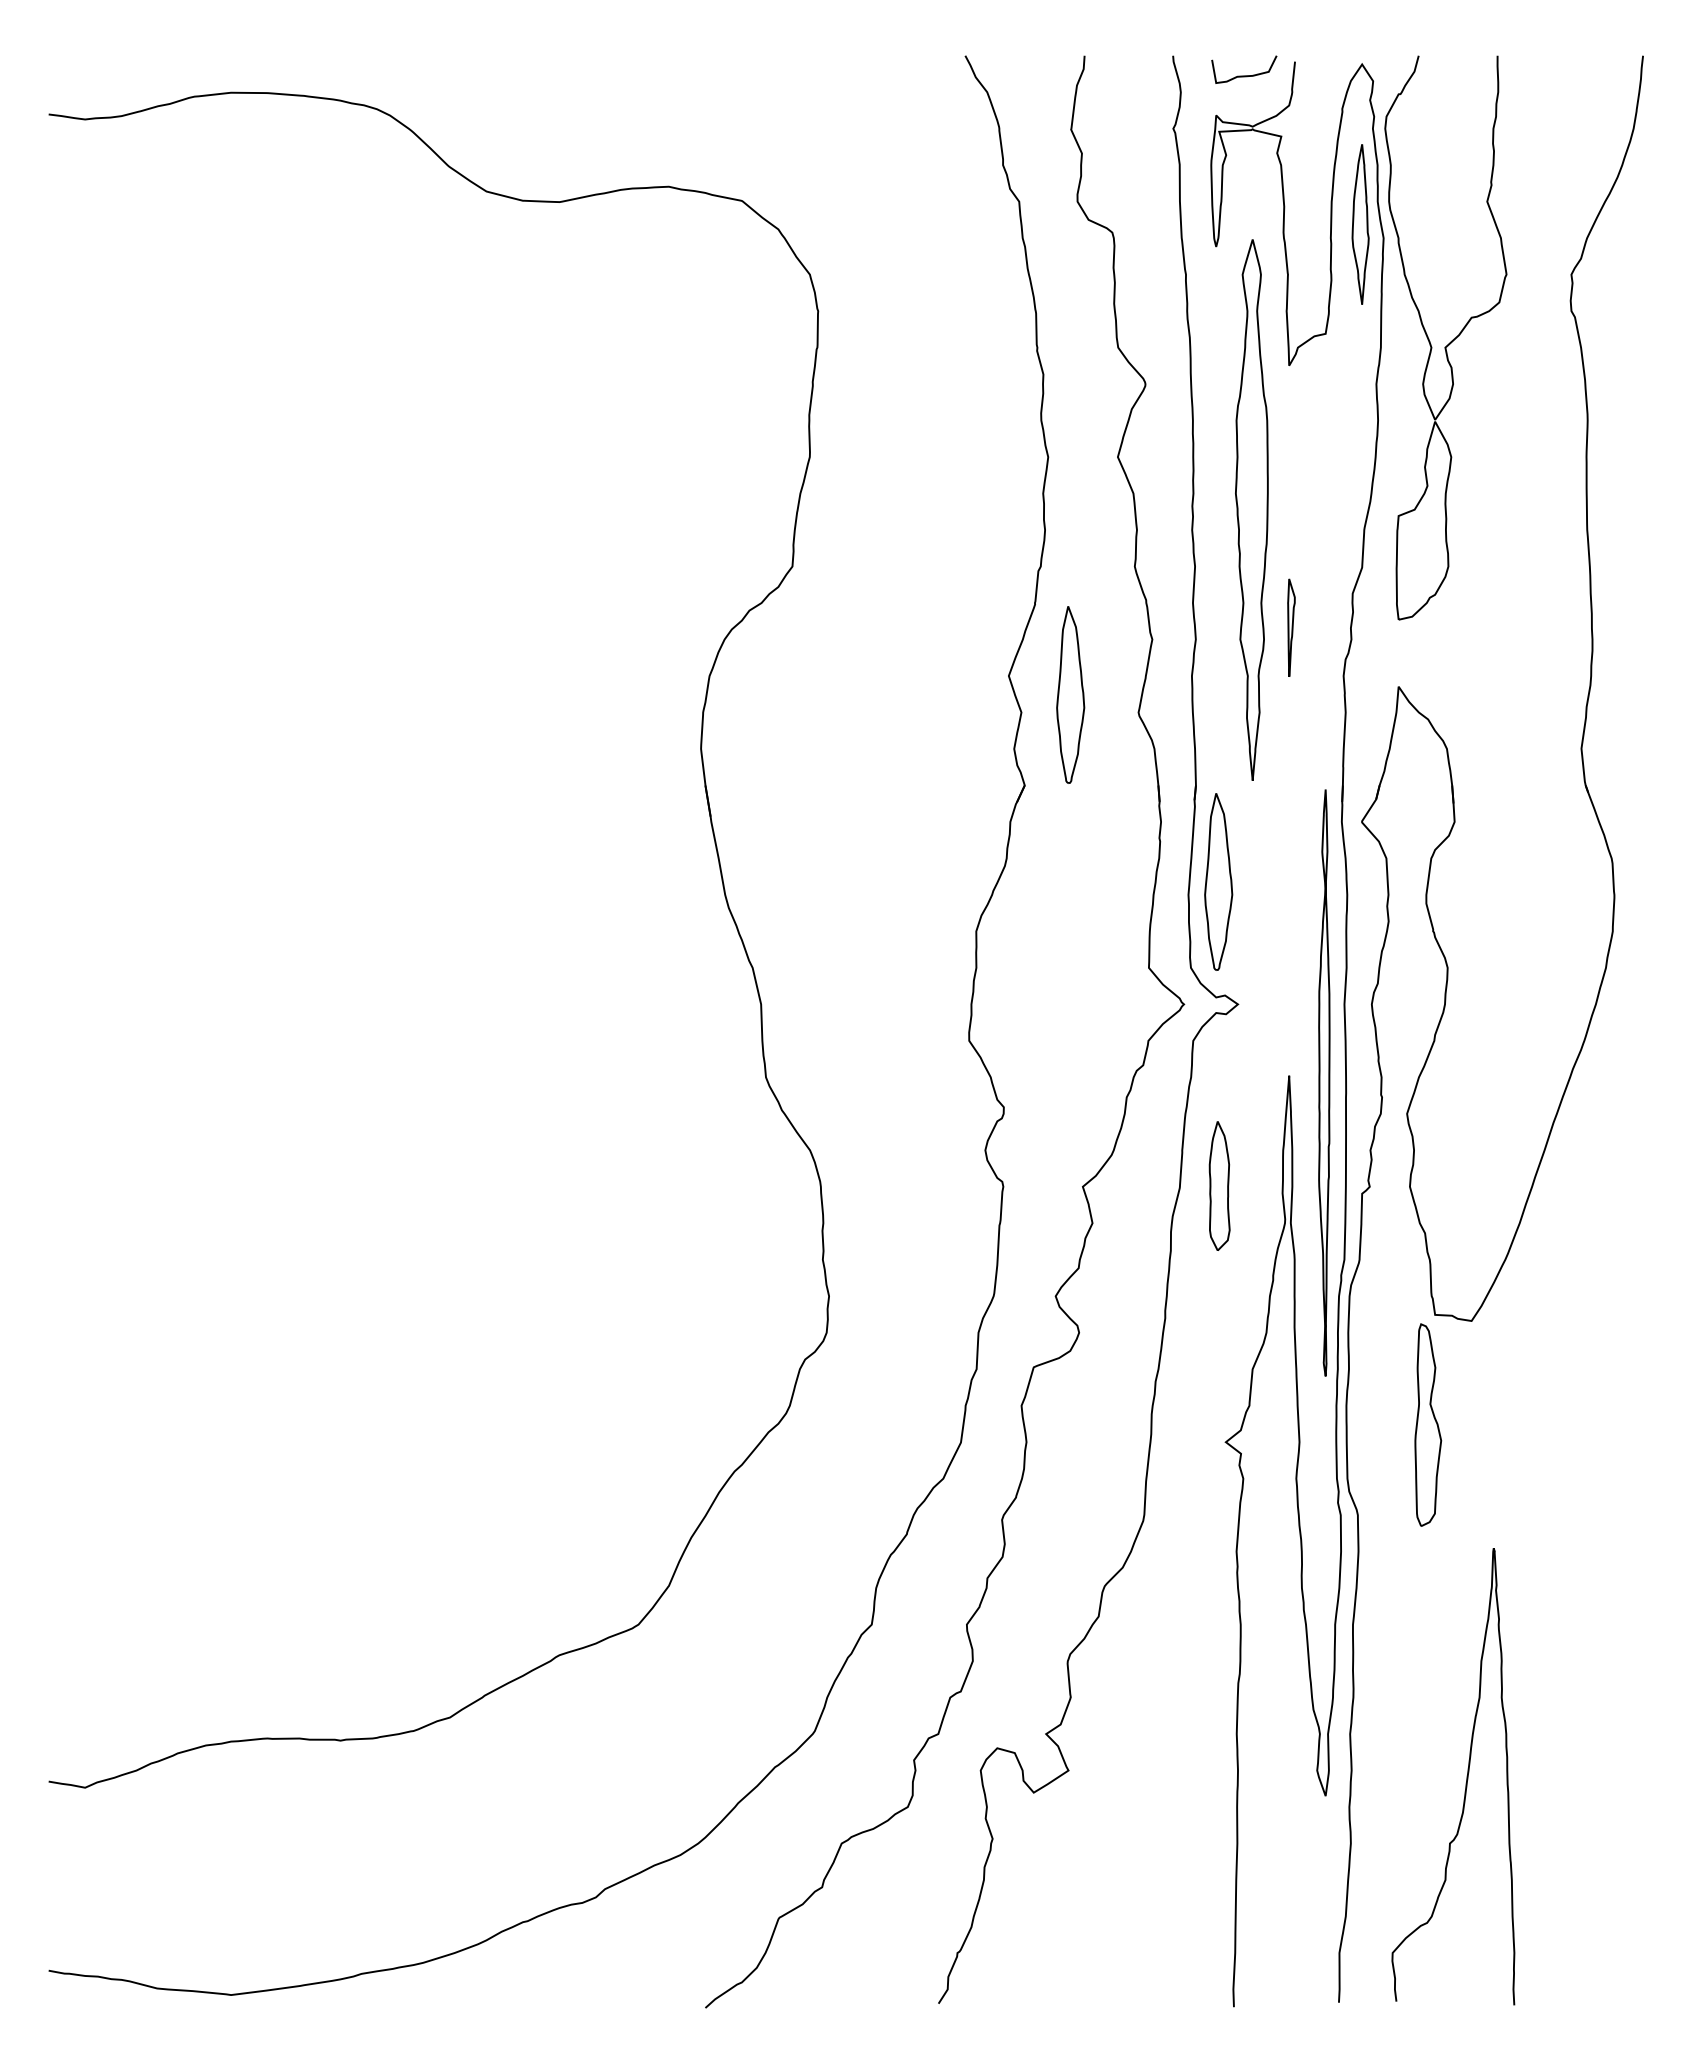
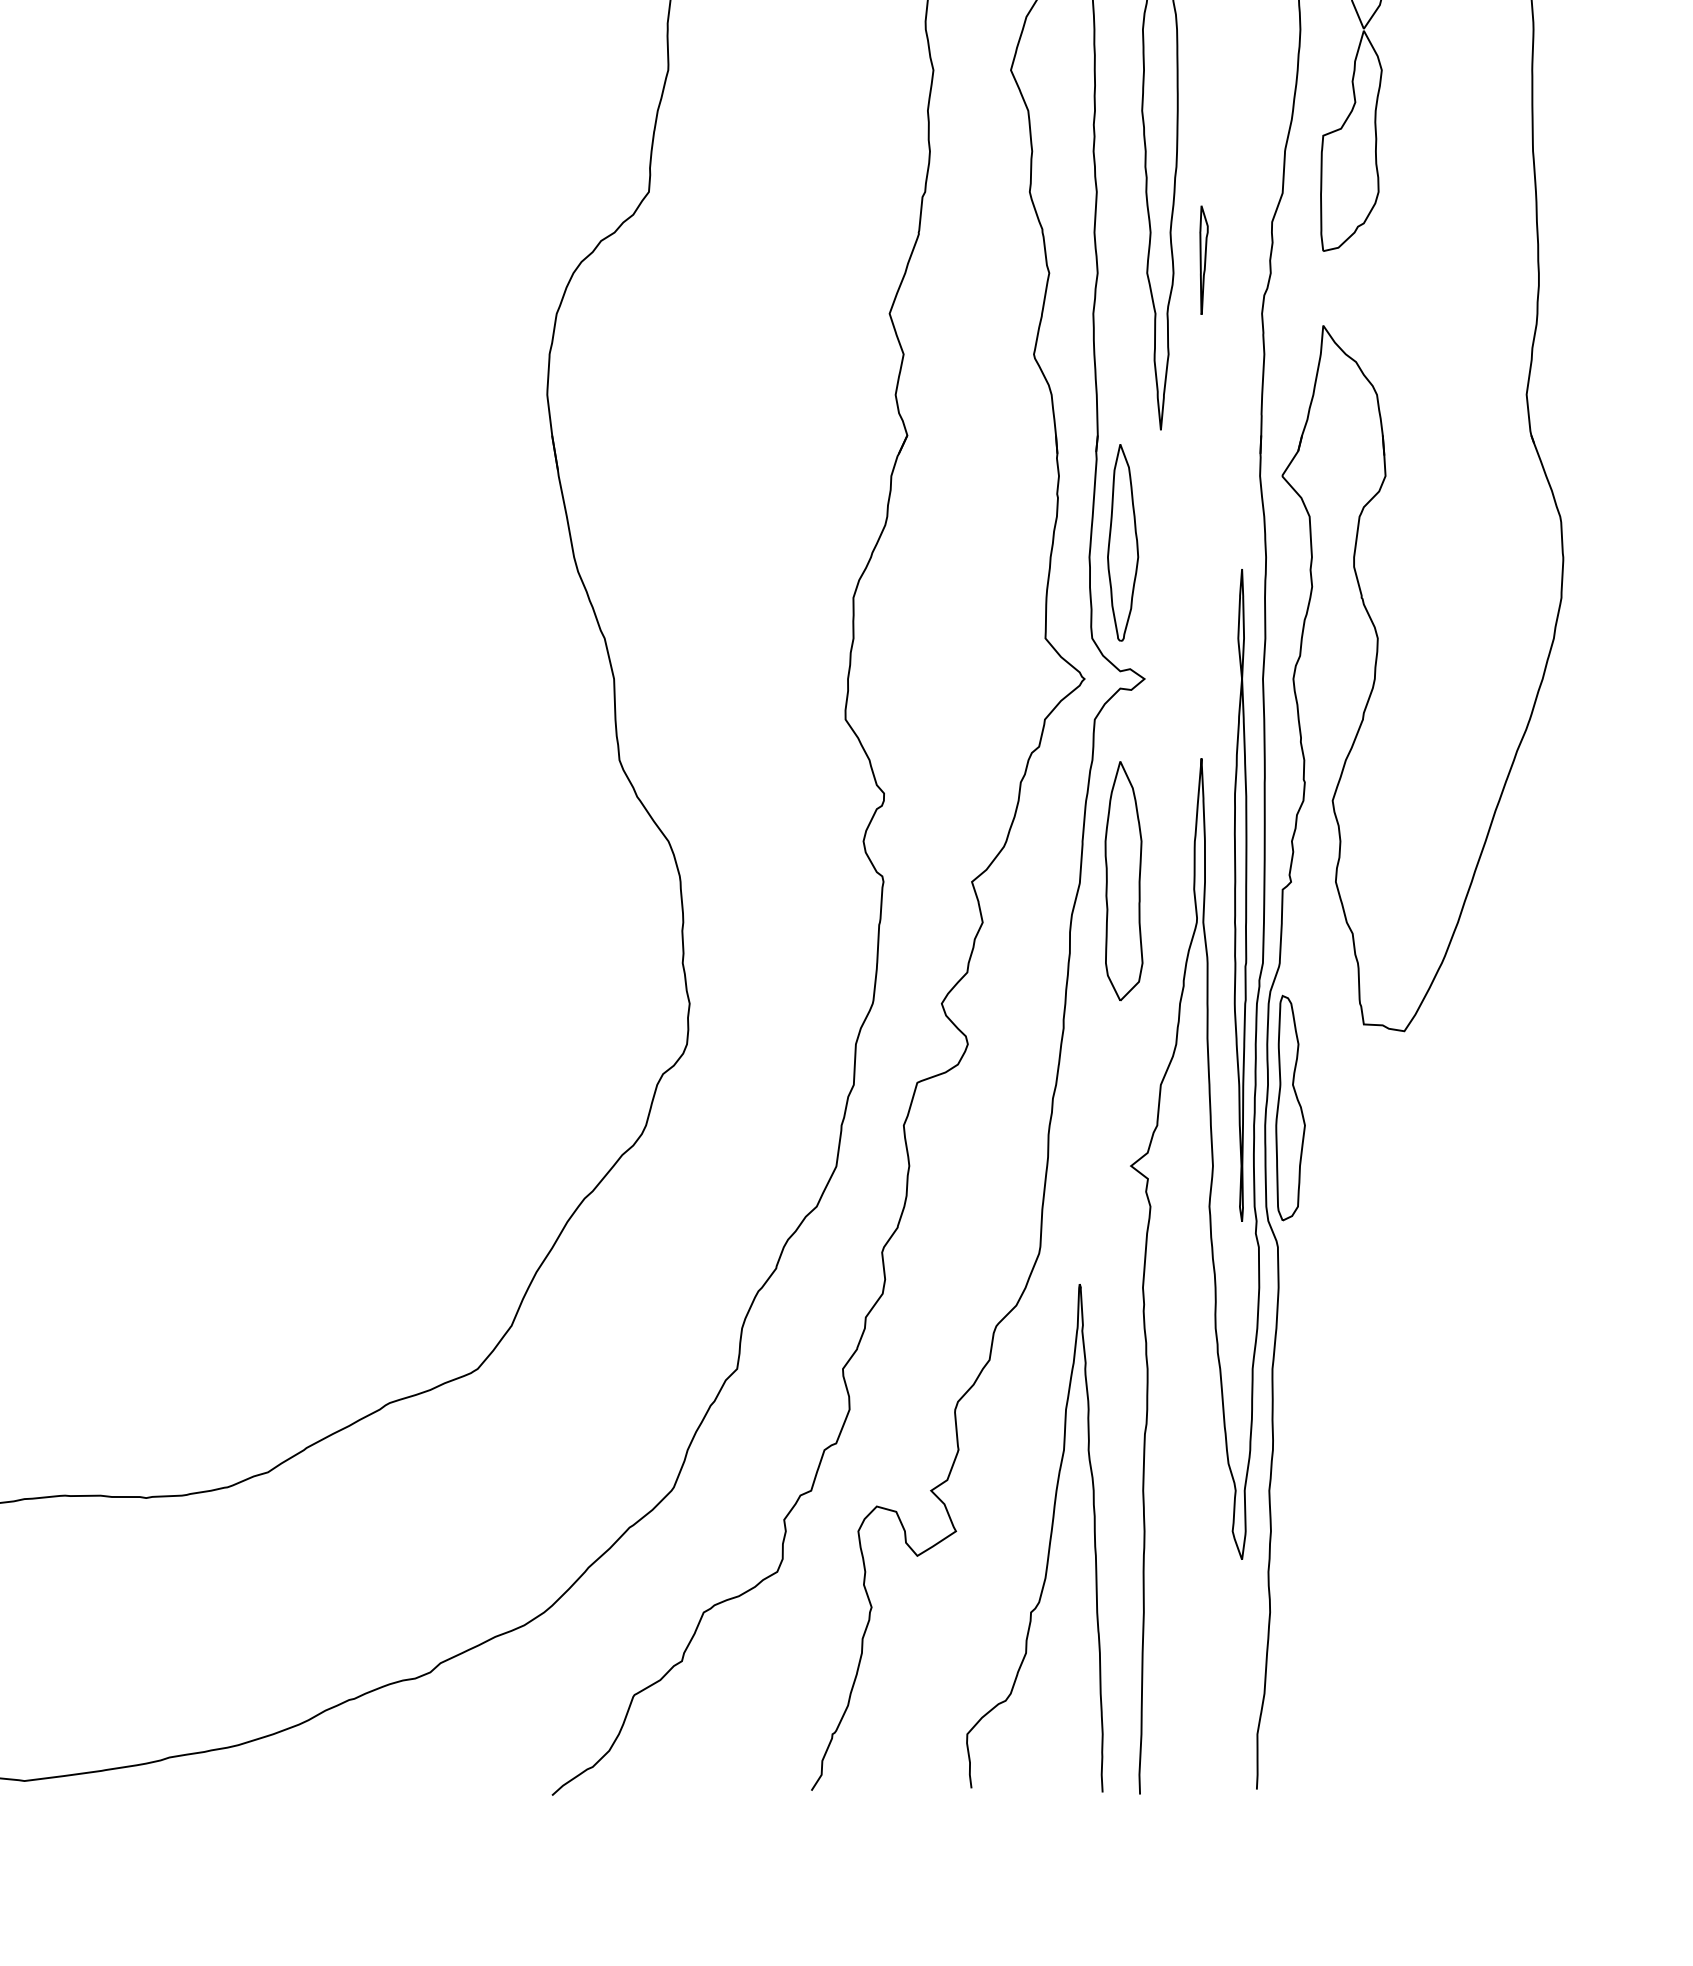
part: (1070, 694) -> (958, 334), removed
part: (1324, 1082) -> (1240, 894), moved
part: (1219, 1185) -> (1123, 880), size x1.67
part: (1428, 1424) -> (1290, 1107), moved
curve: (1466, 1776) -> (1049, 1537), moved

